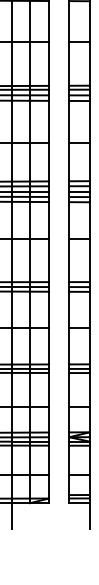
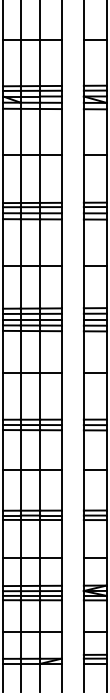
line: (30, 515) -> (40, 677), added
line: (49, 515) -> (61, 677), added
line: (68, 515) -> (83, 677), added

